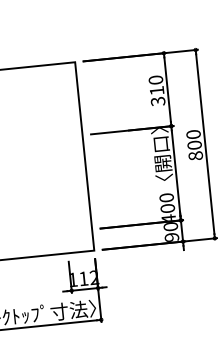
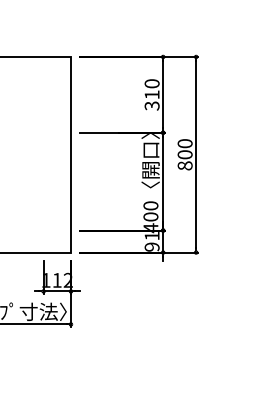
text: (170, 227) -> (151, 236), 90 -> 91

